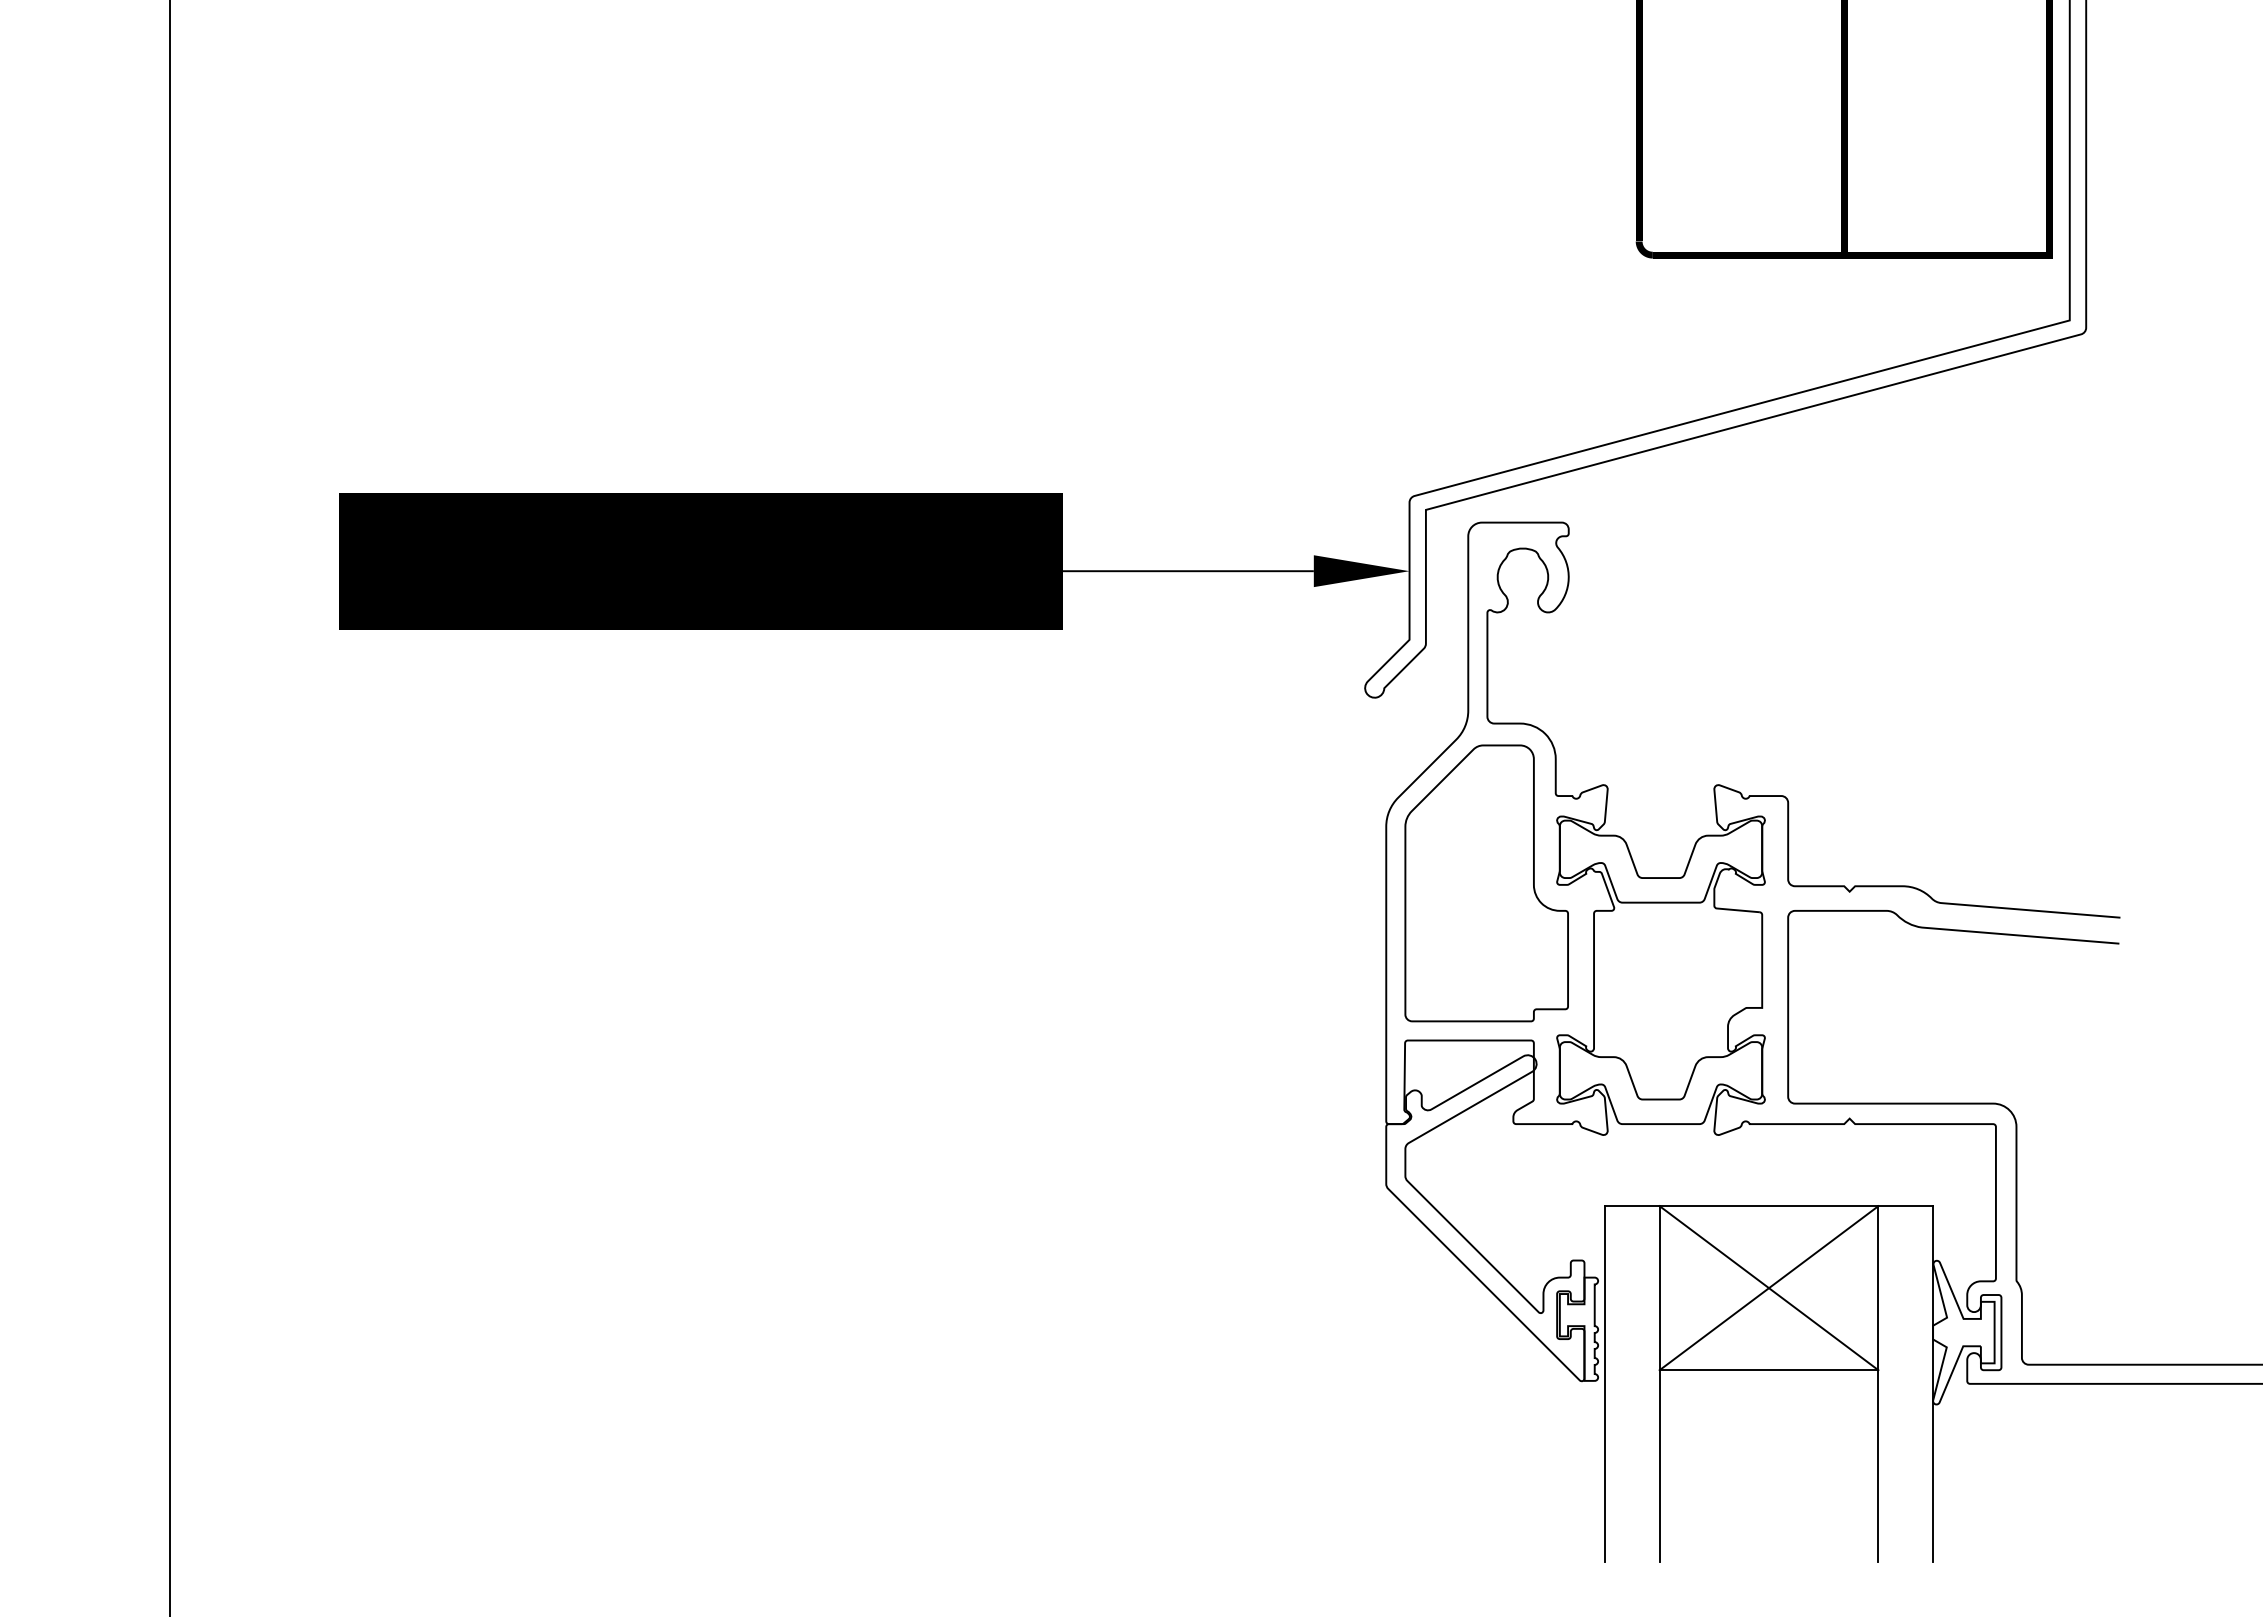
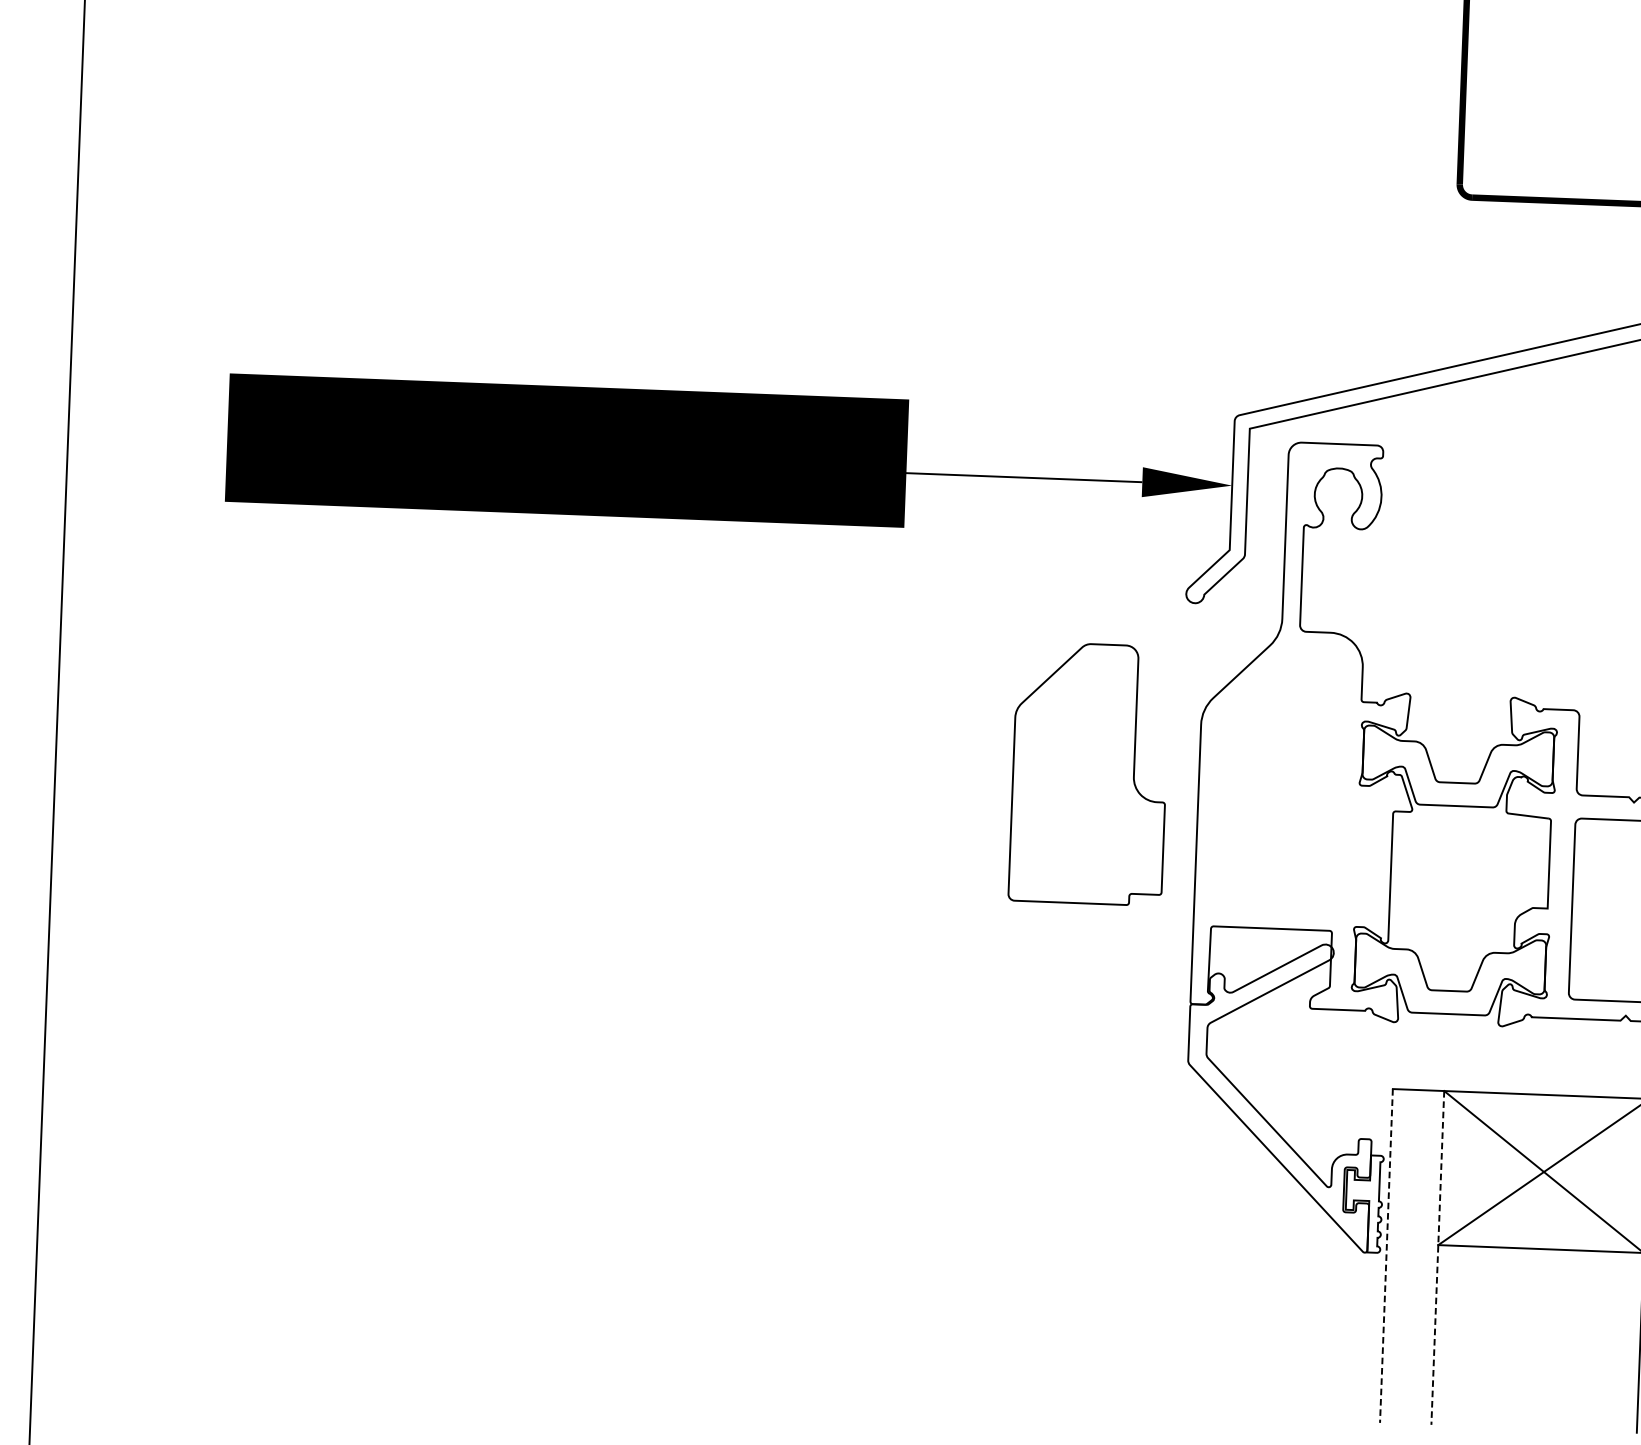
part: (1486, 883) -> (1089, 773), moved
line: (1604, 1383) -> (1386, 1255), solid -> dashed
line: (1659, 1383) -> (1437, 1257), solid -> dashed

